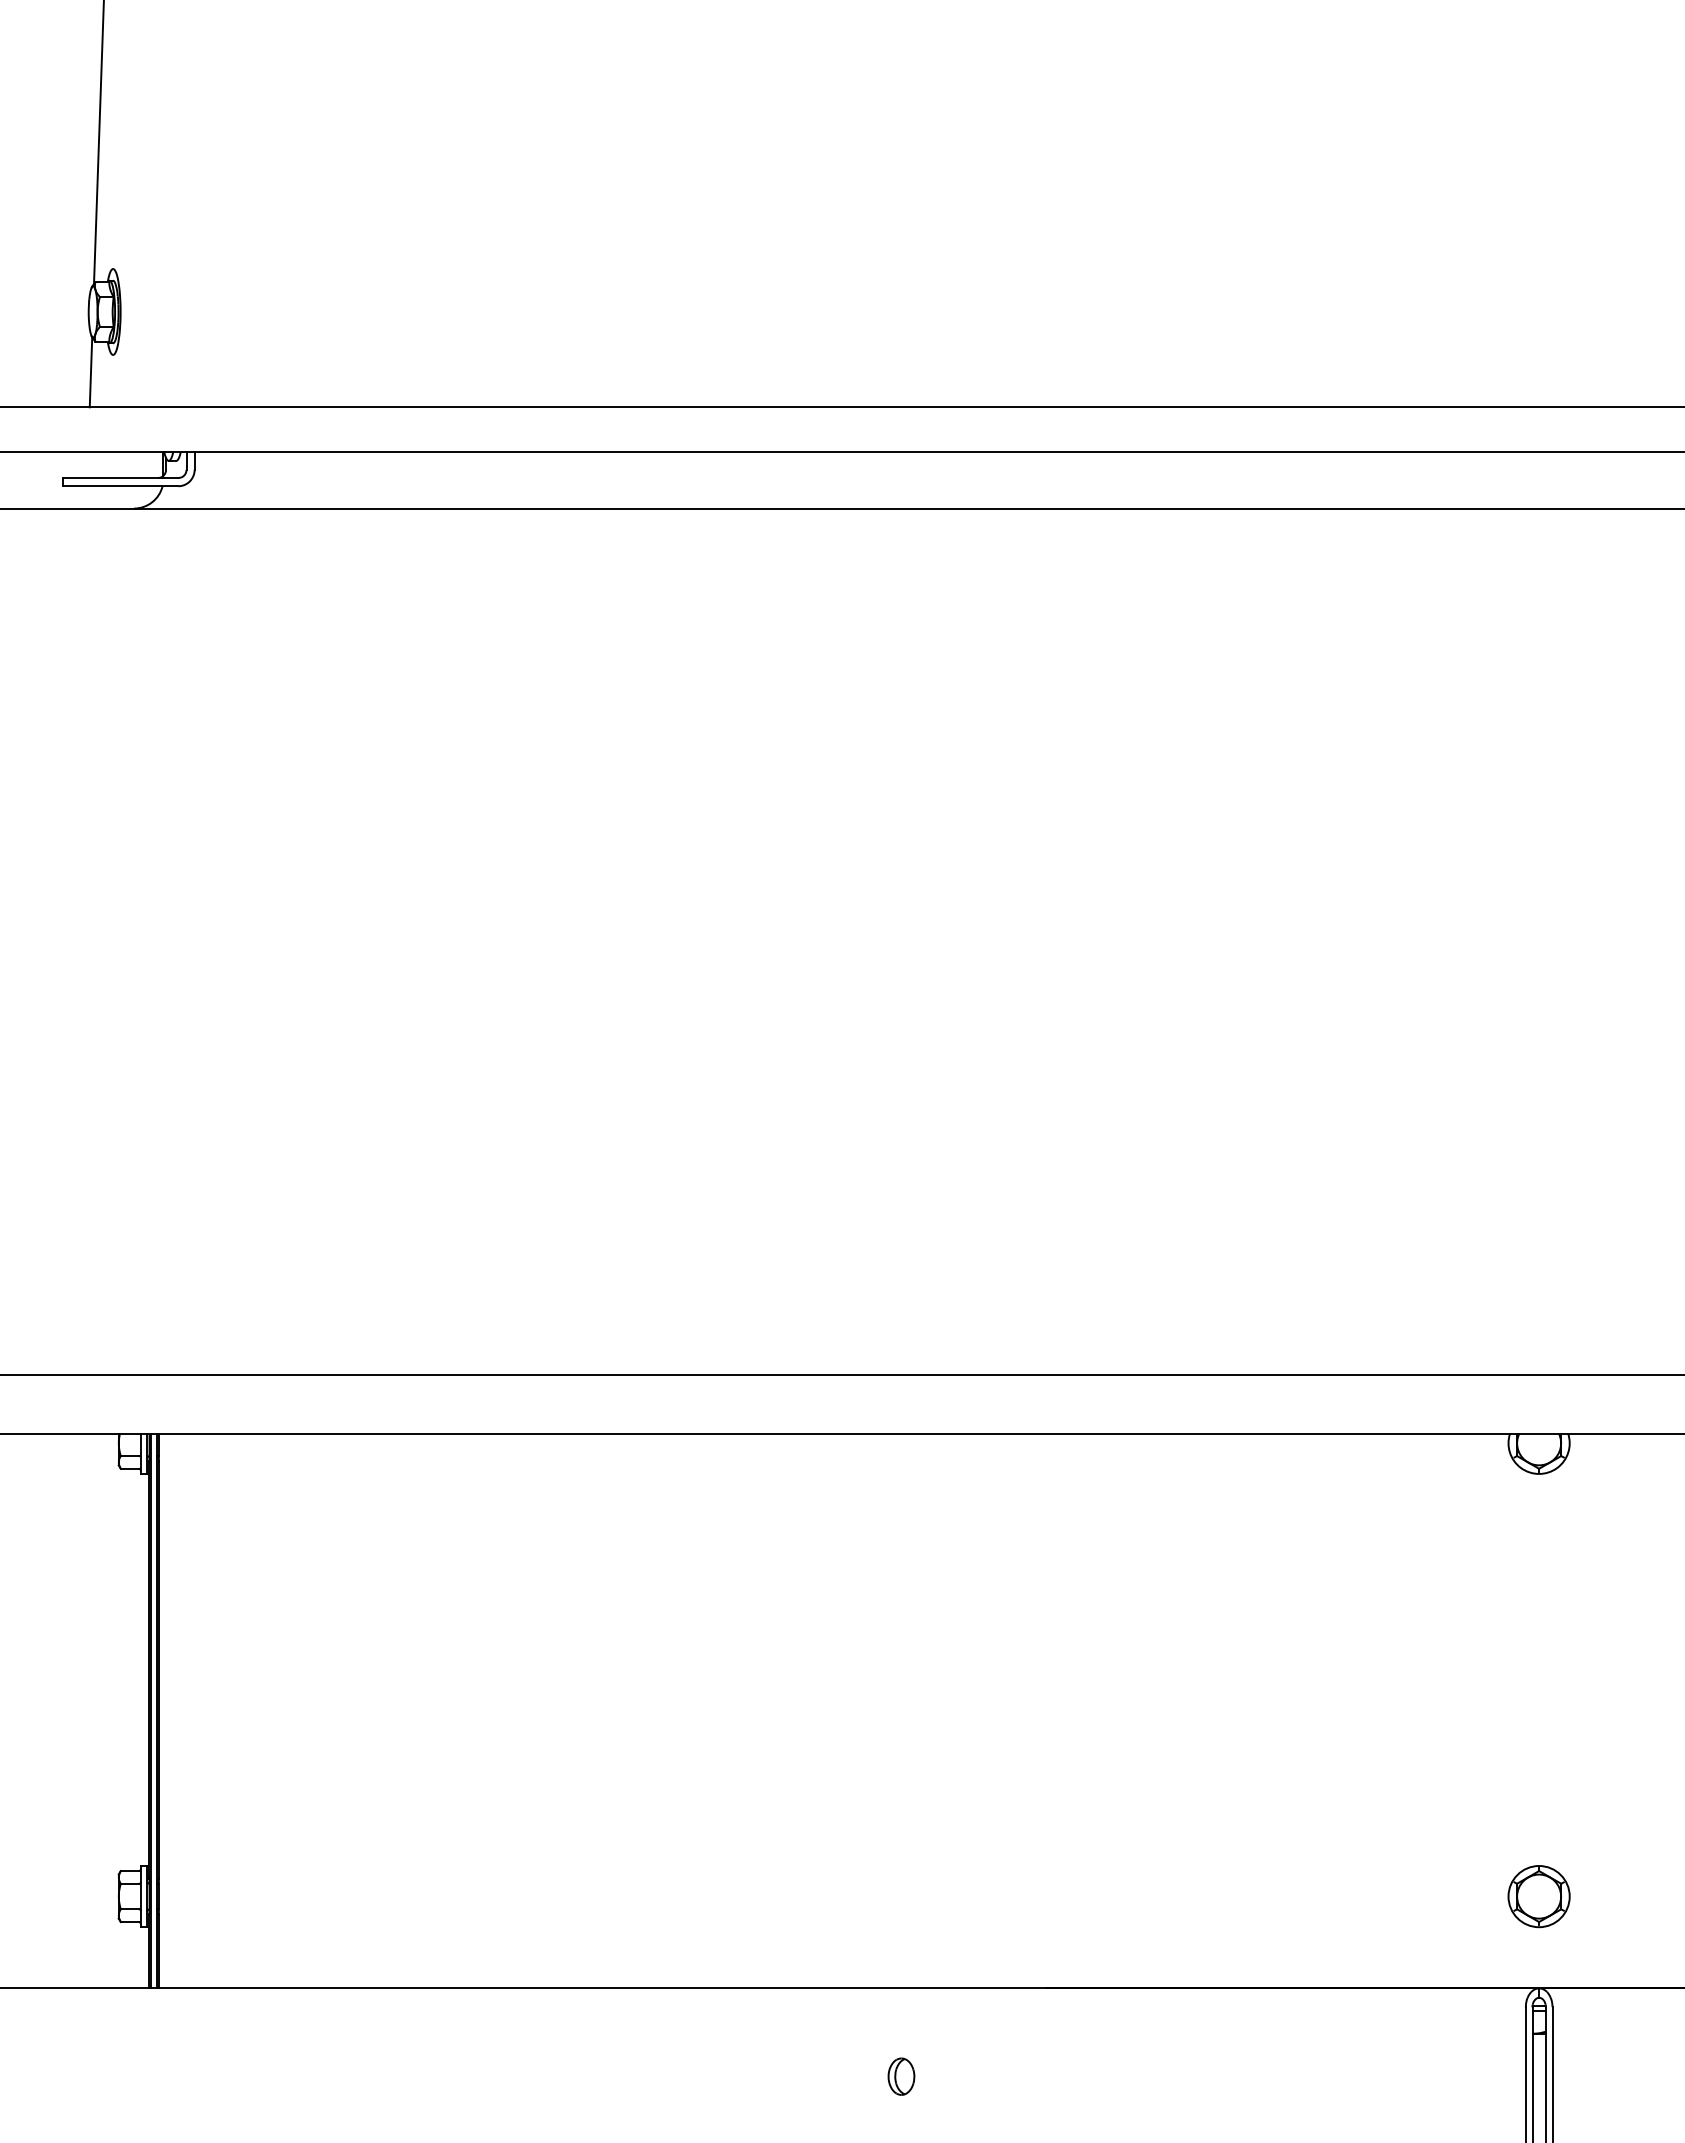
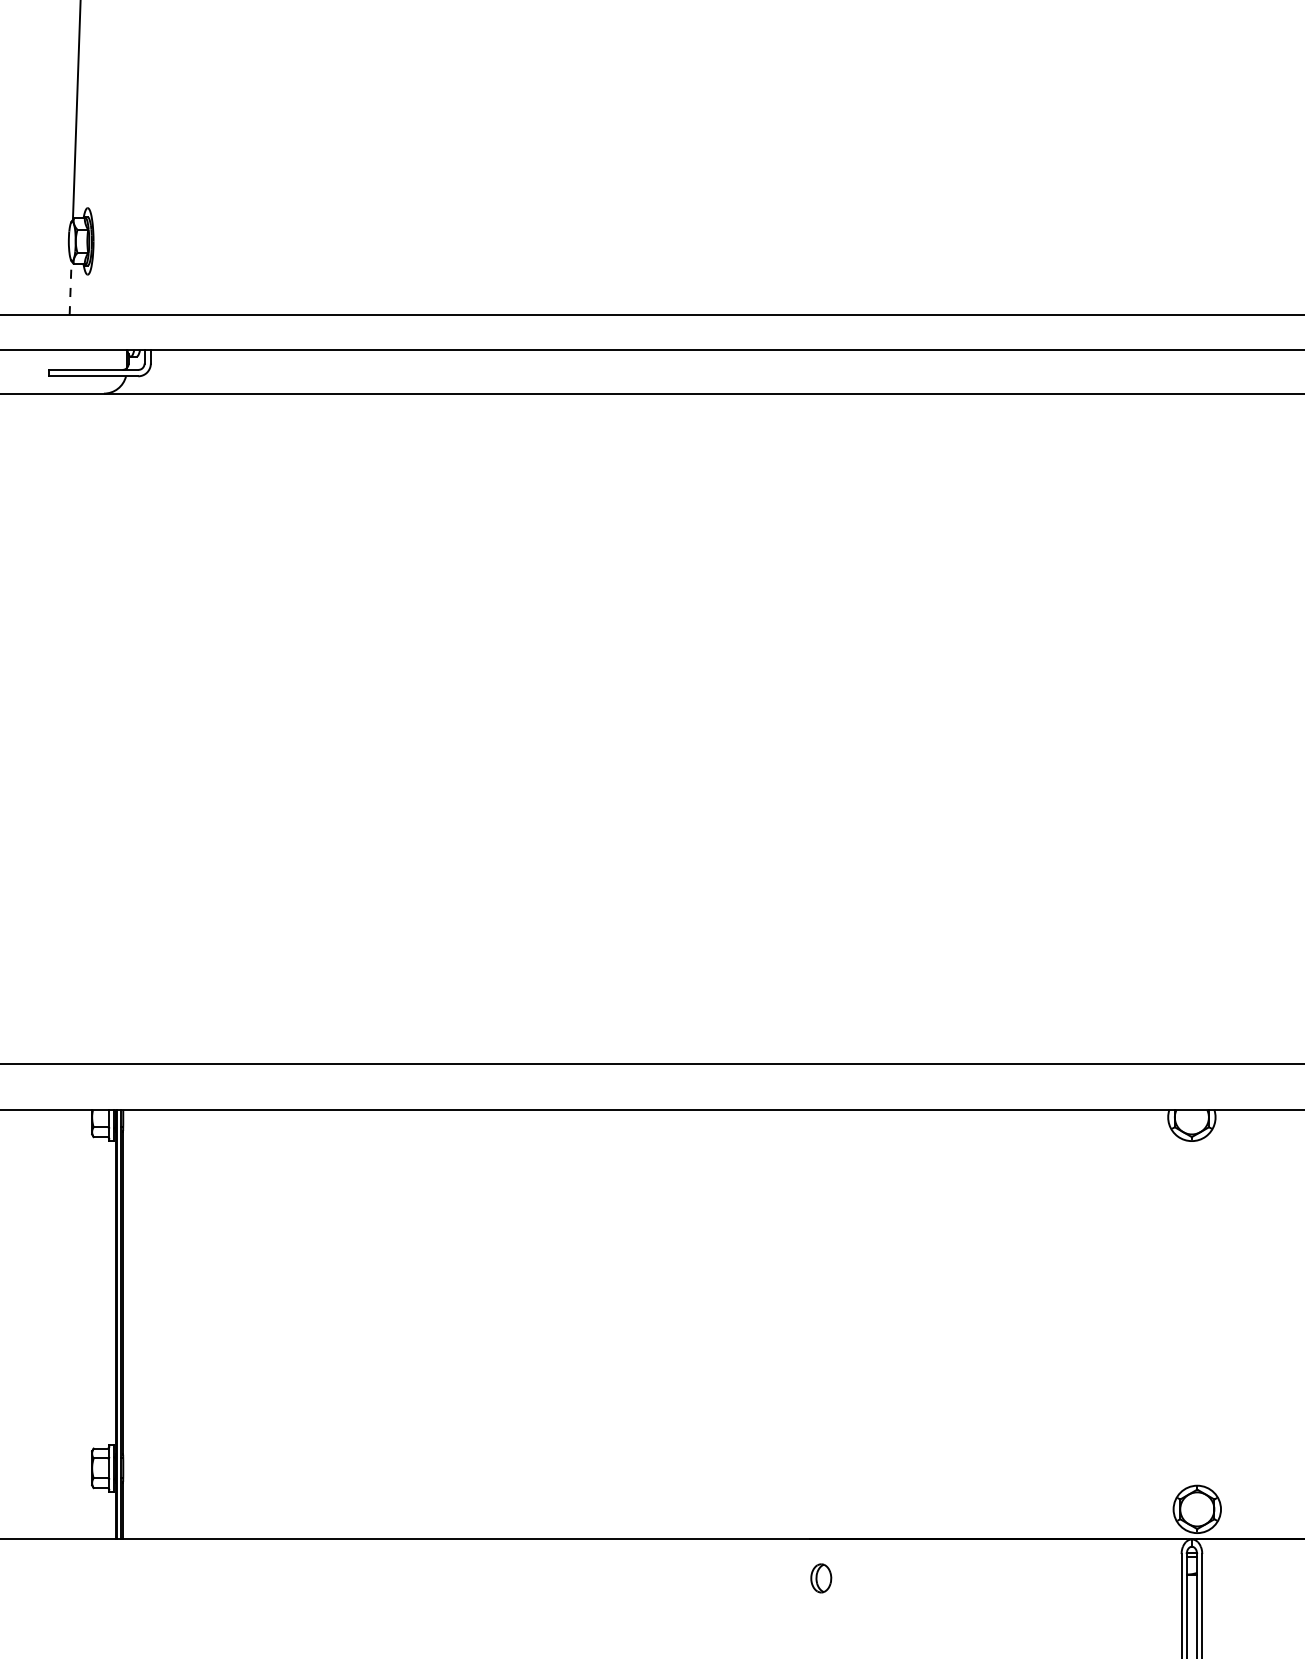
line: (91, 371) -> (71, 287), solid -> dashed
part: (1538, 1896) -> (1196, 1509), moved
part: (901, 2076) -> (821, 1578), moved

